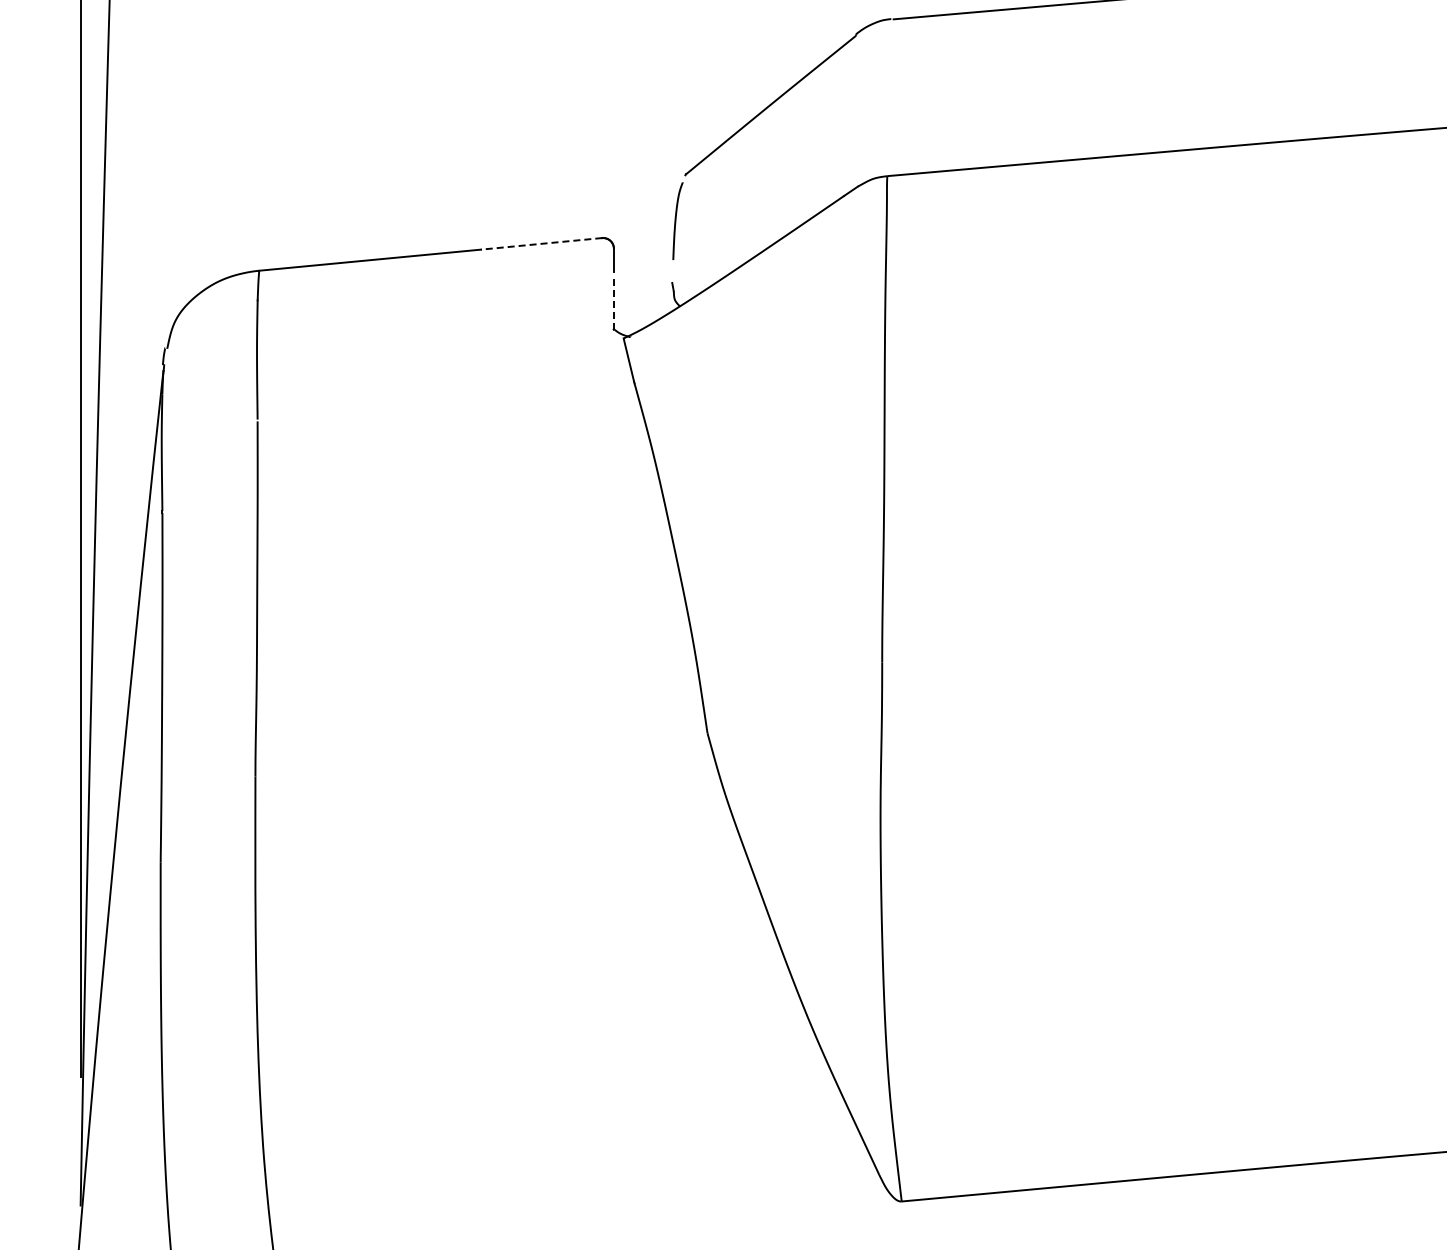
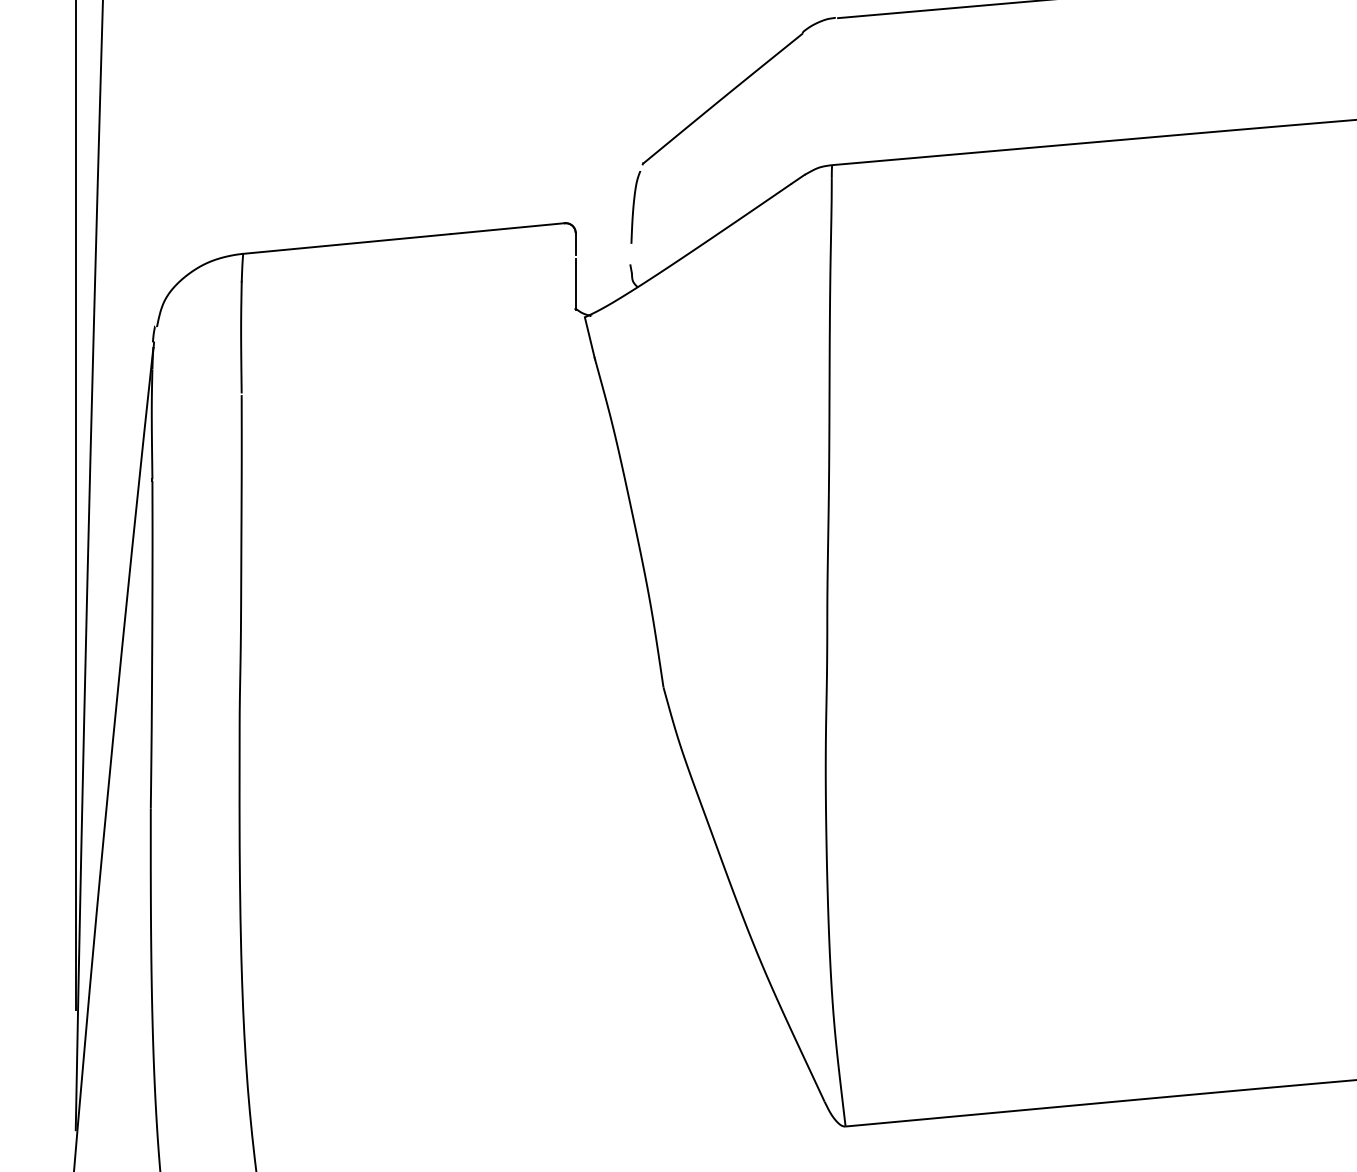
line: (541, 243) -> (507, 228), dashed -> solid
line: (613, 302) -> (575, 283), dashed -> solid

